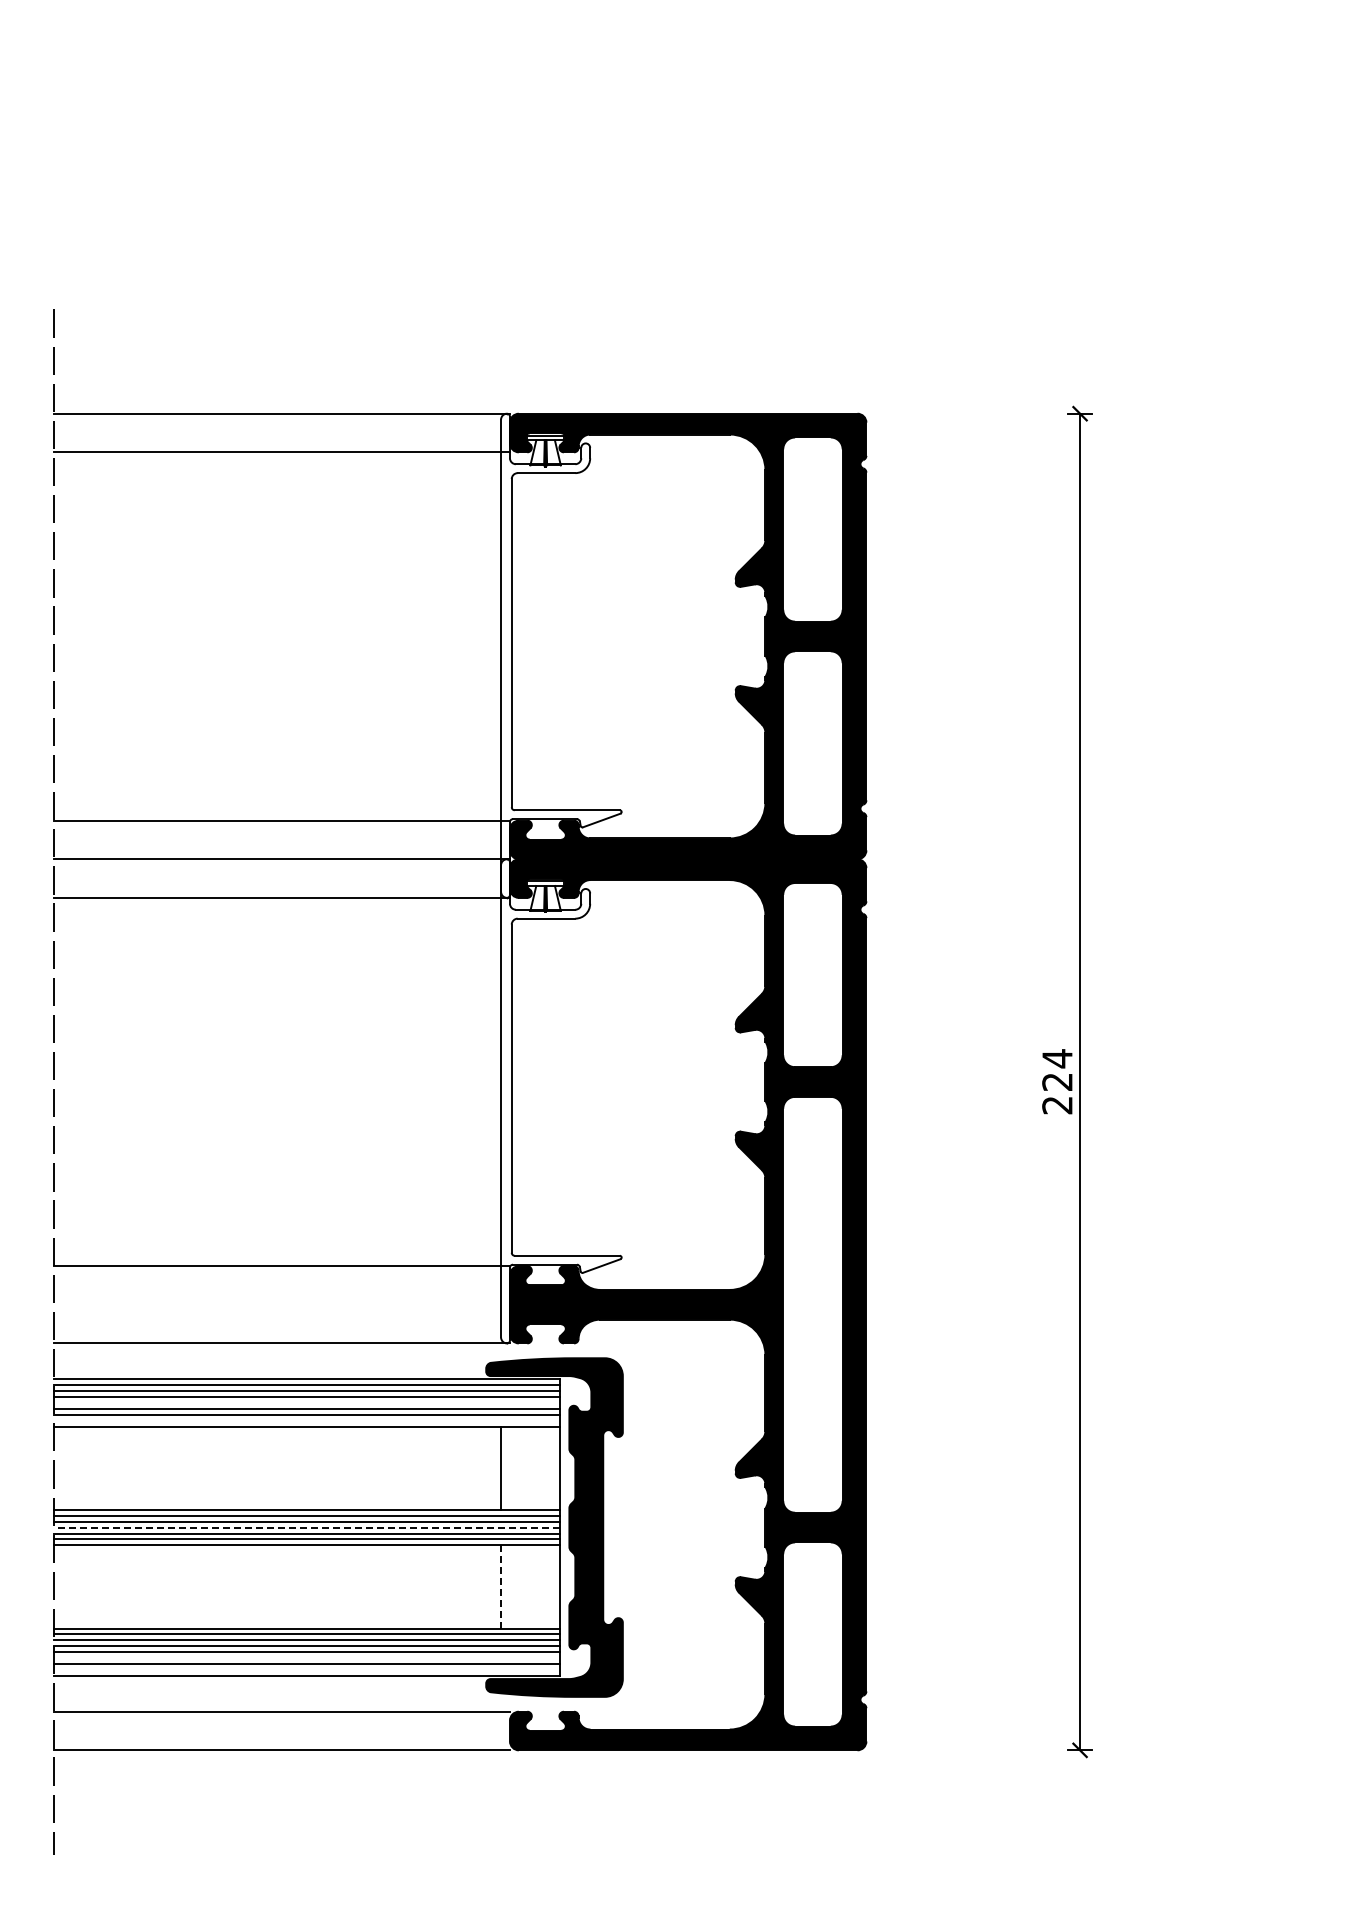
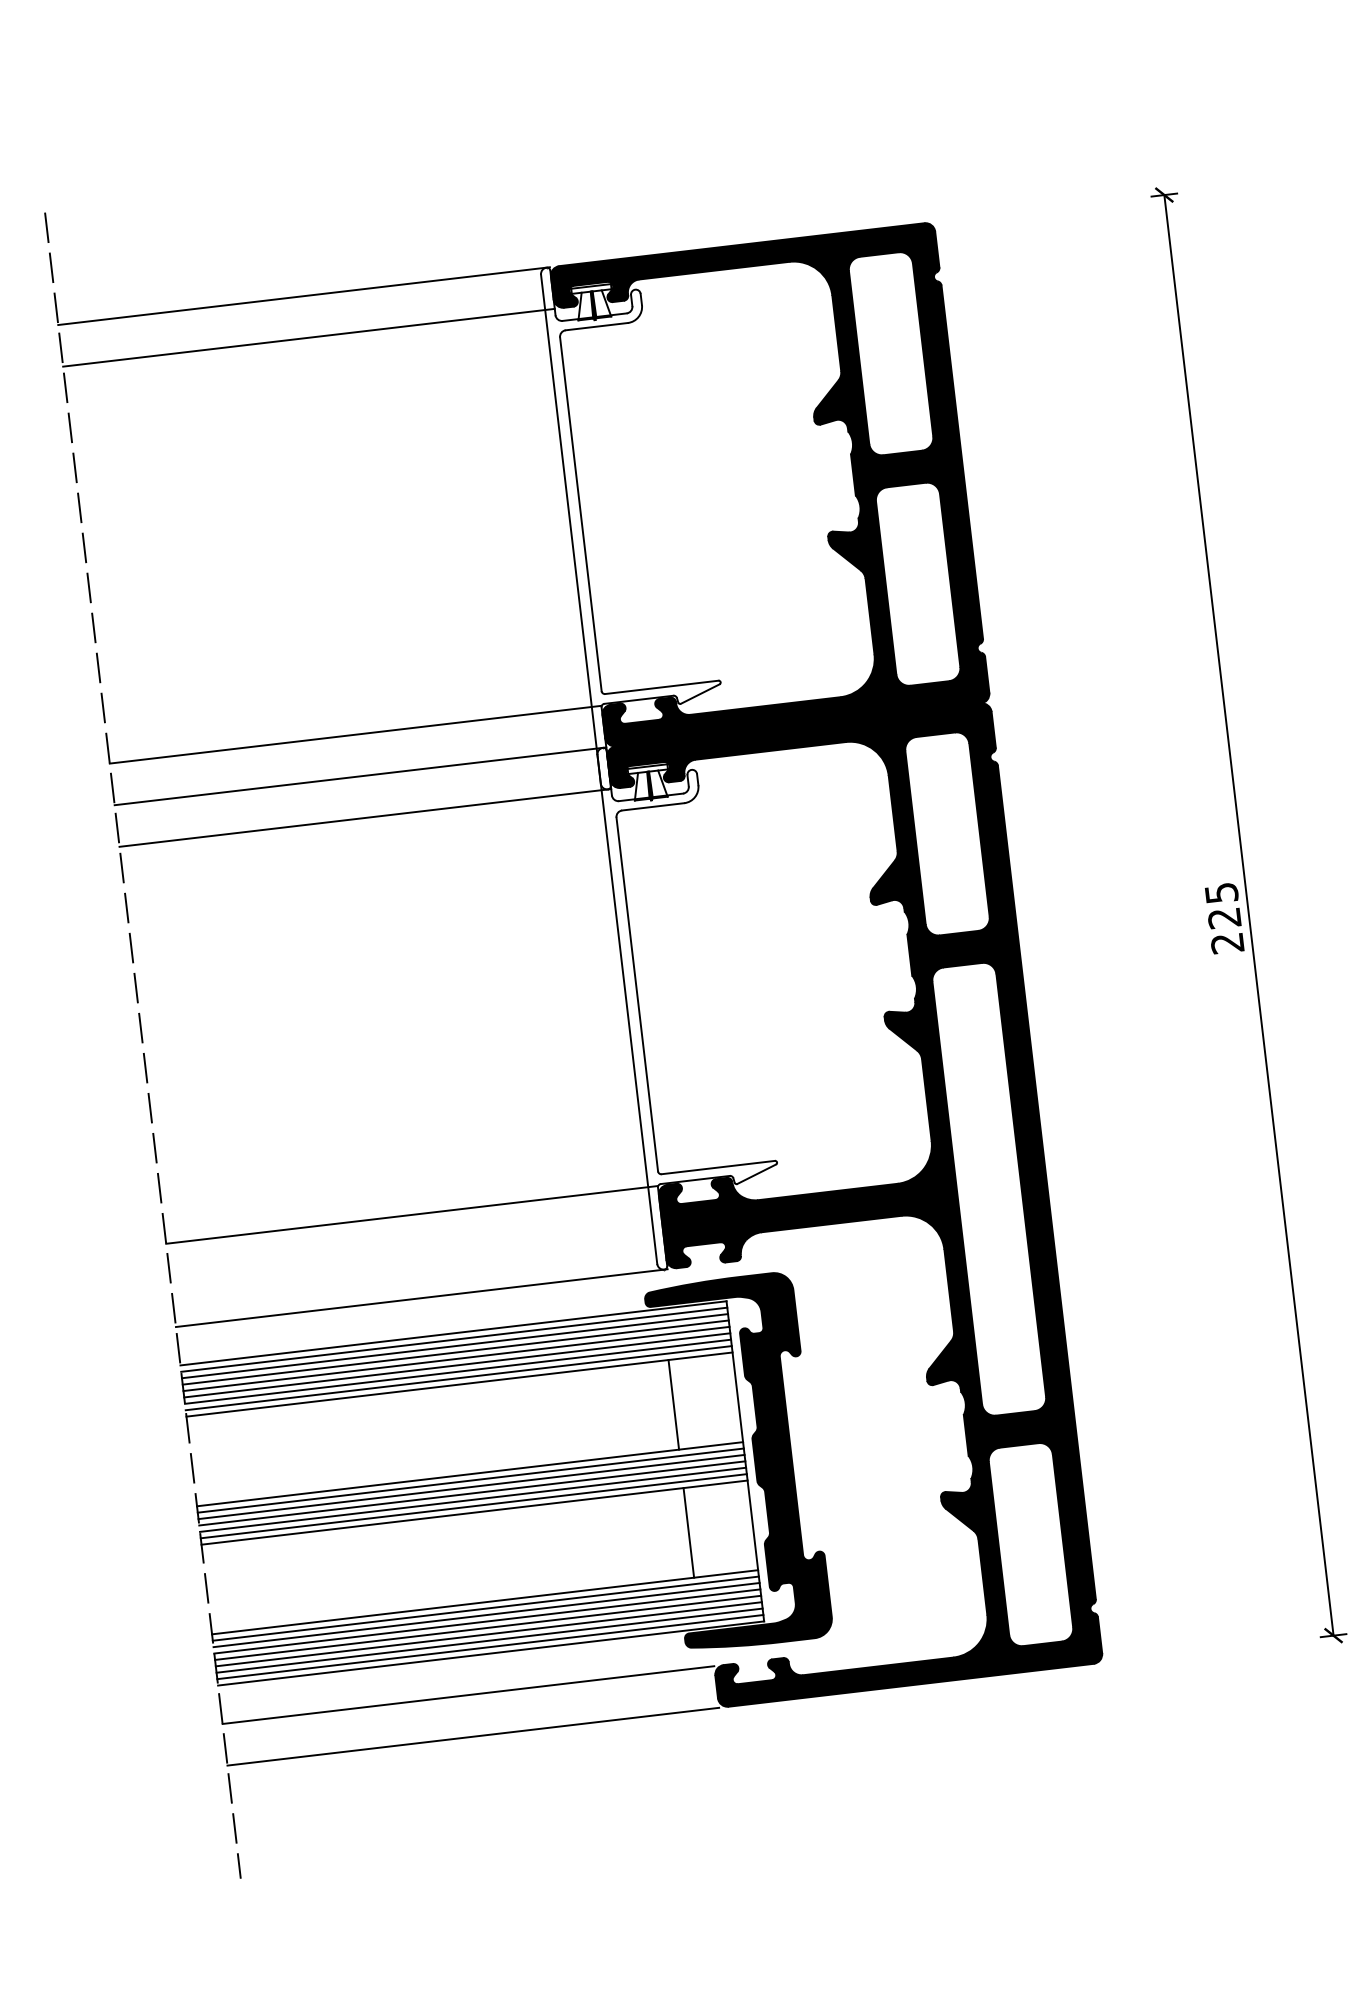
text: (1057, 1058) -> (1221, 892), 224 -> 225
line: (306, 1402) -> (455, 1358), added
line: (306, 1420) -> (458, 1378), added
line: (306, 1527) -> (471, 1493), dashed -> solid
line: (501, 1586) -> (689, 1532), dashed -> solid
line: (306, 1658) -> (488, 1634), added
line: (306, 1670) -> (489, 1647), added

